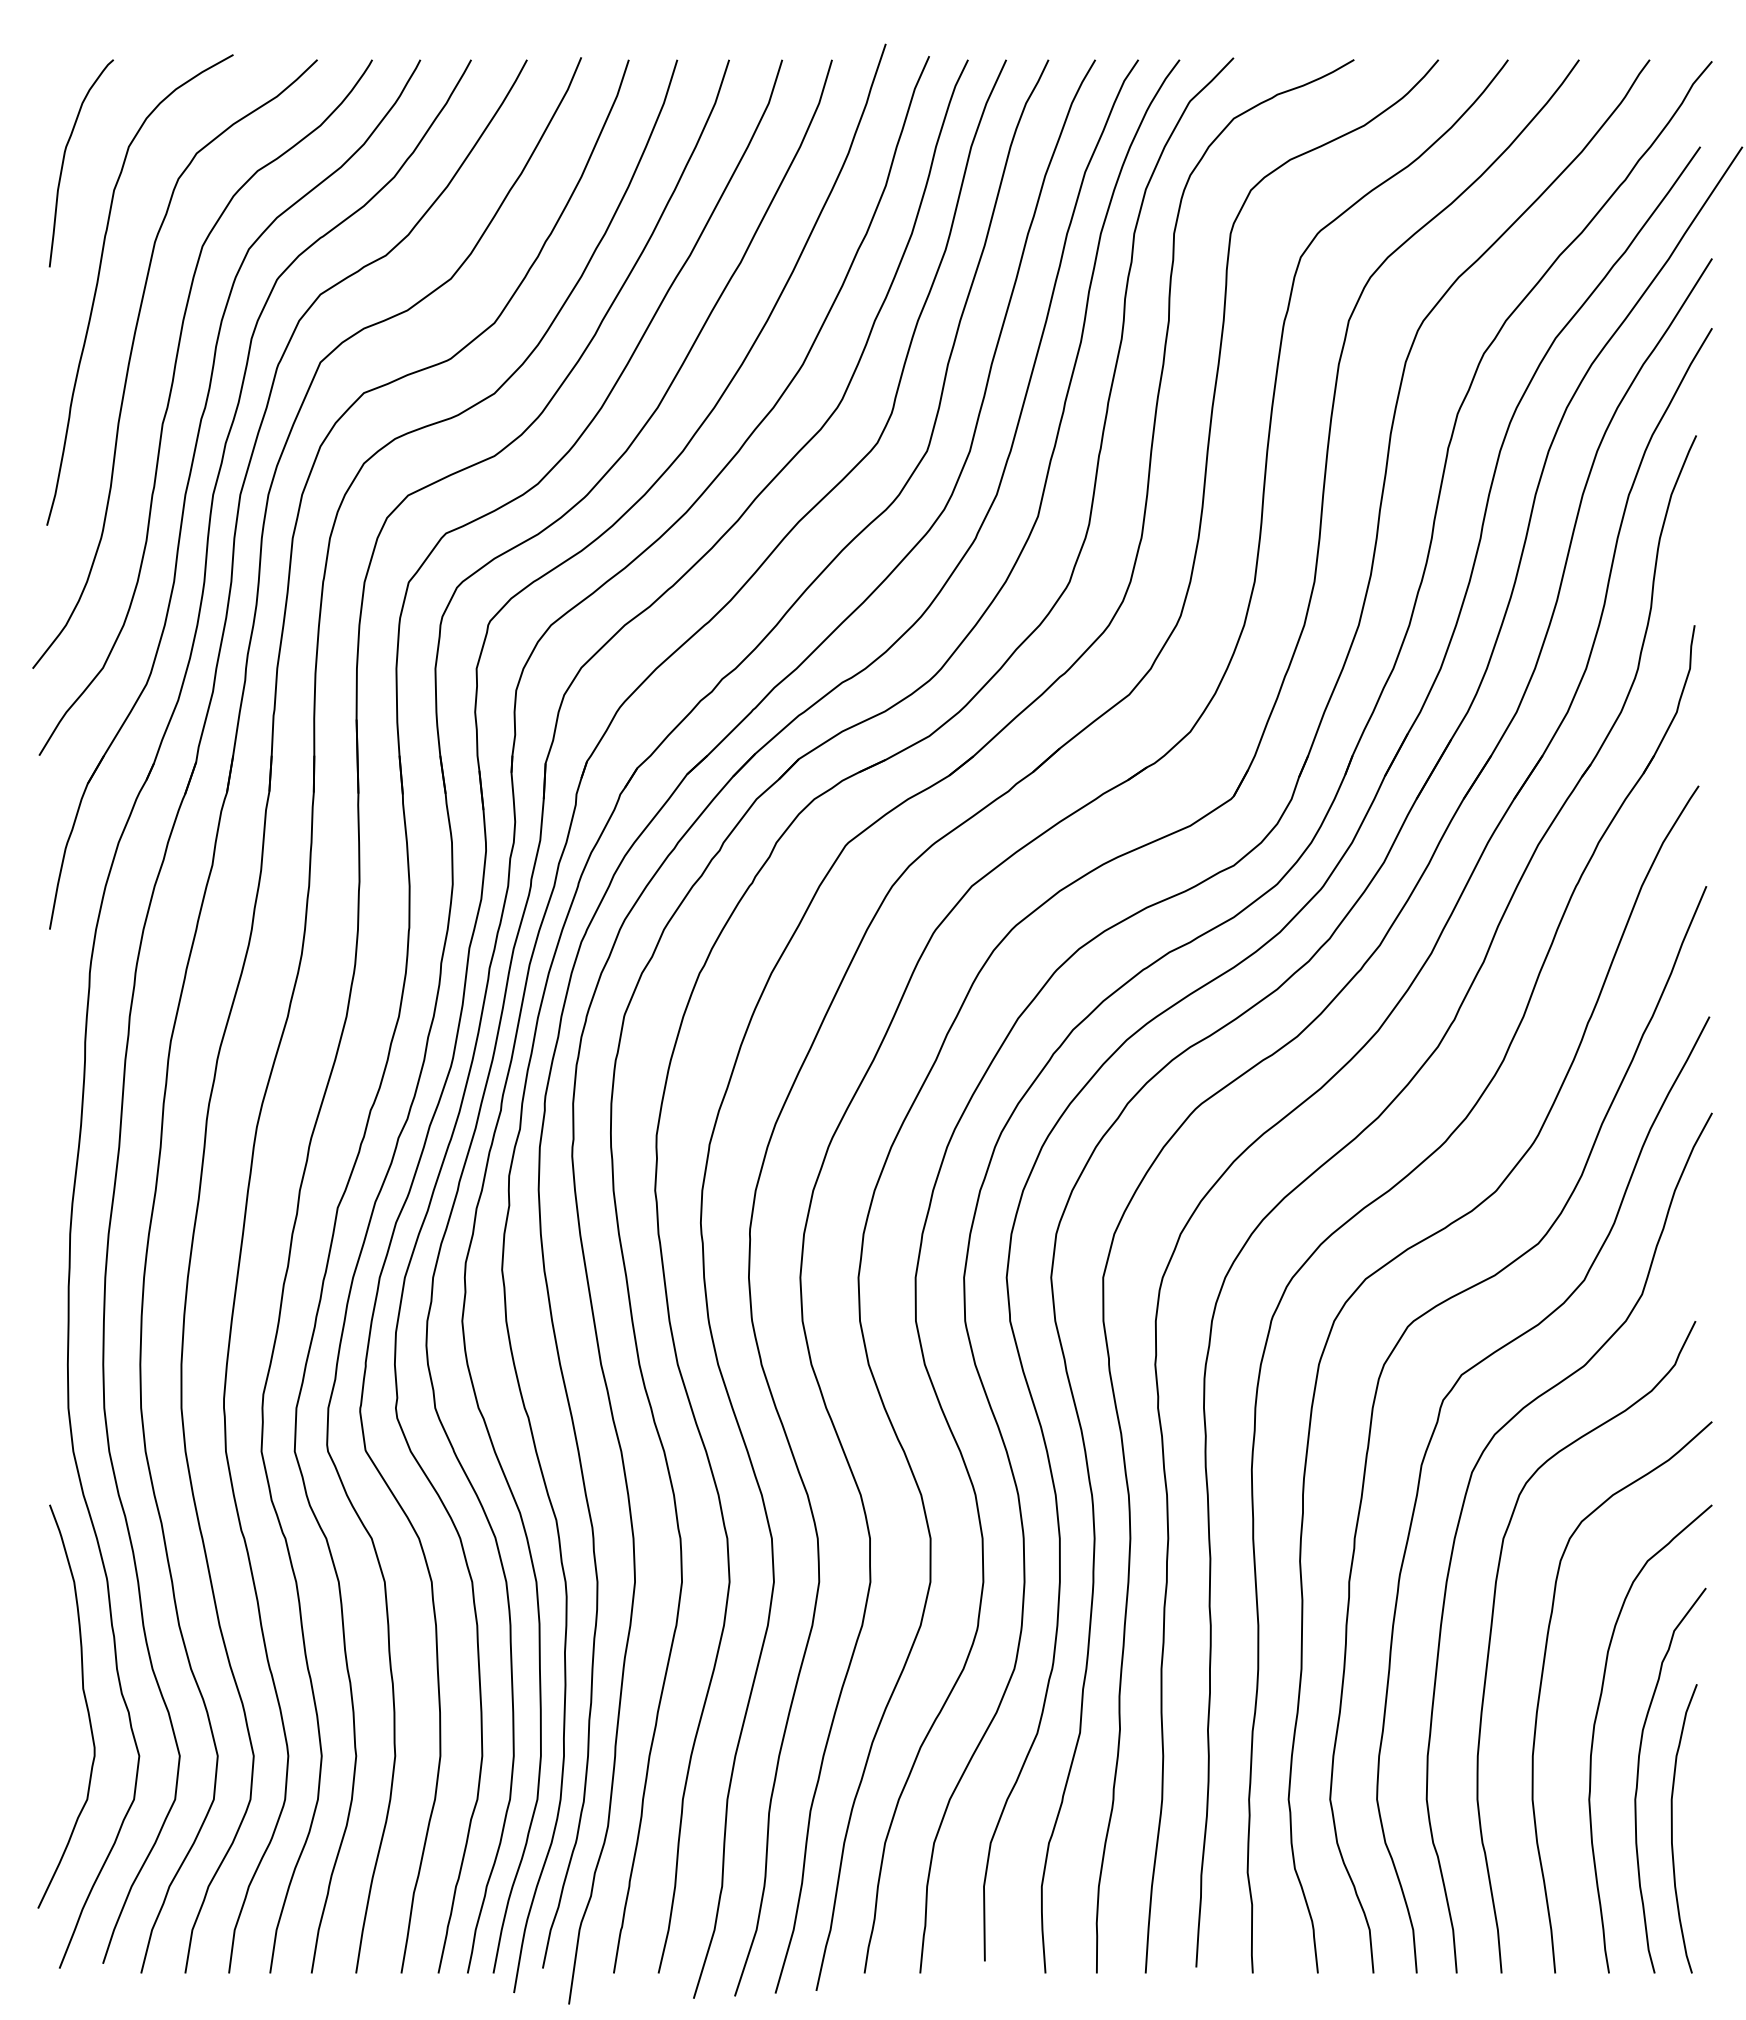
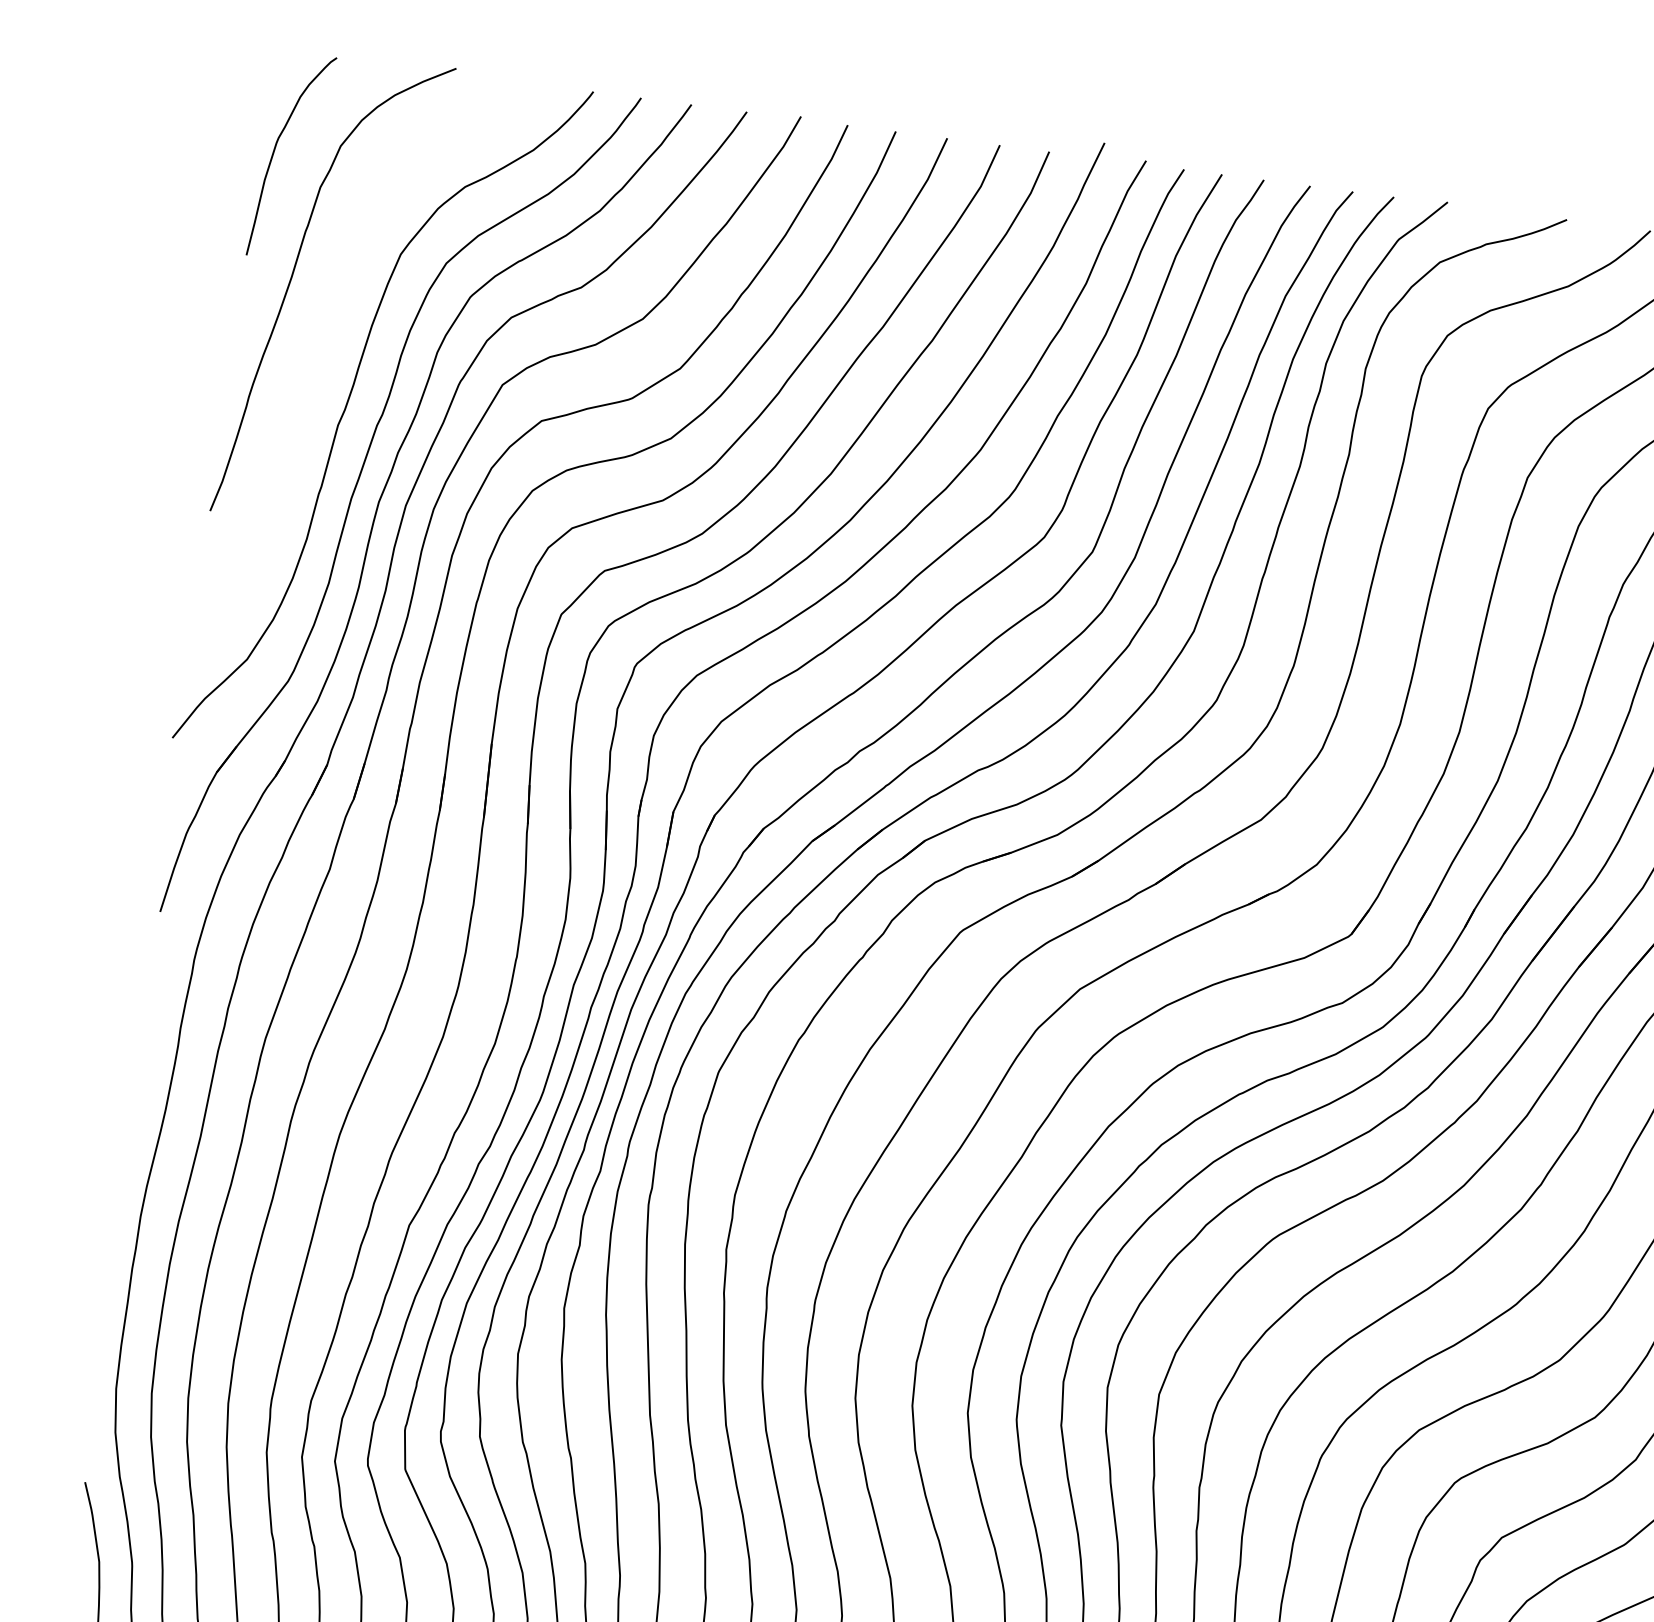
curve: (132, 352) -> (317, 350), removed

